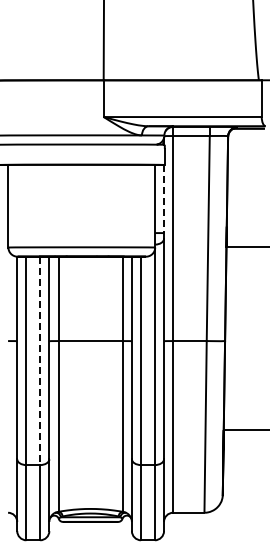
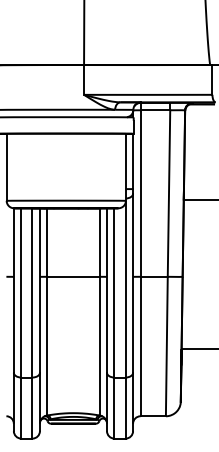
line: (164, 199) -> (133, 161), dashed -> solid
line: (40, 361) -> (32, 293), dashed -> solid

